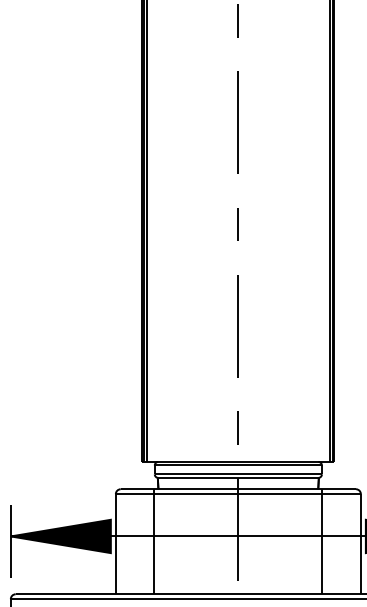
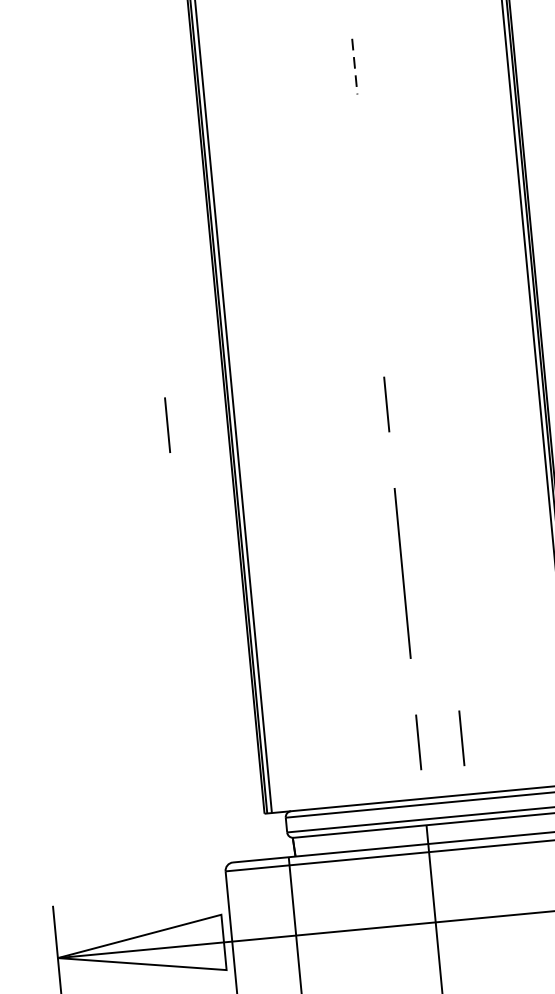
line: (238, 21) -> (355, 67), solid -> dashed
line: (237, 122) -> (369, 235), removed
line: (105, 224) -> (166, 425), added
line: (263, 427) -> (460, 737), added
fill: (60, 536) -> (140, 950), removed

